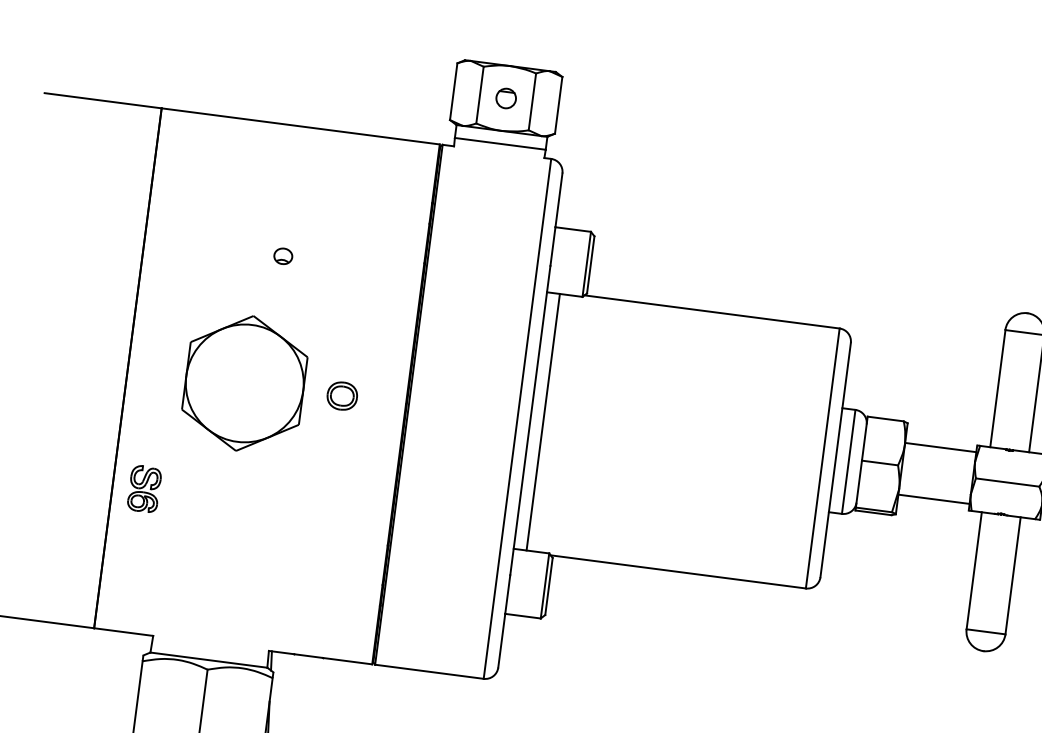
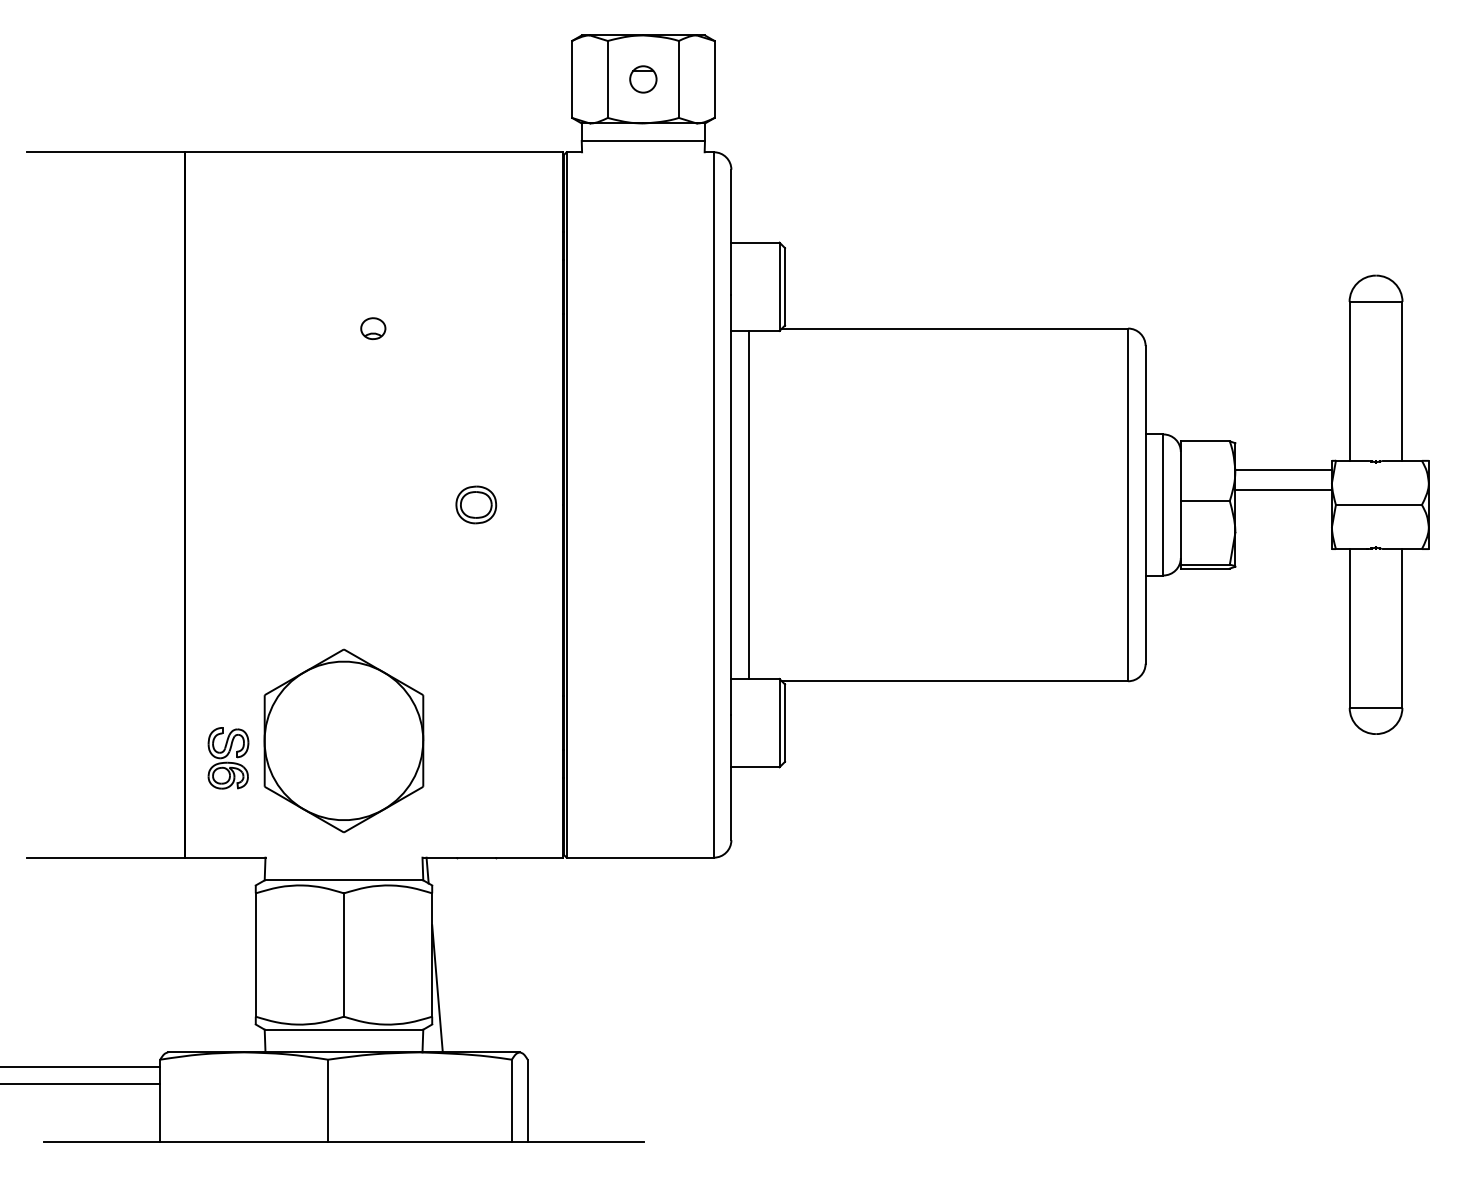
part: (244, 383) -> (343, 740), moved
part: (144, 489) -> (228, 758), moved
line: (933, 499) -> (1283, 490), moved

